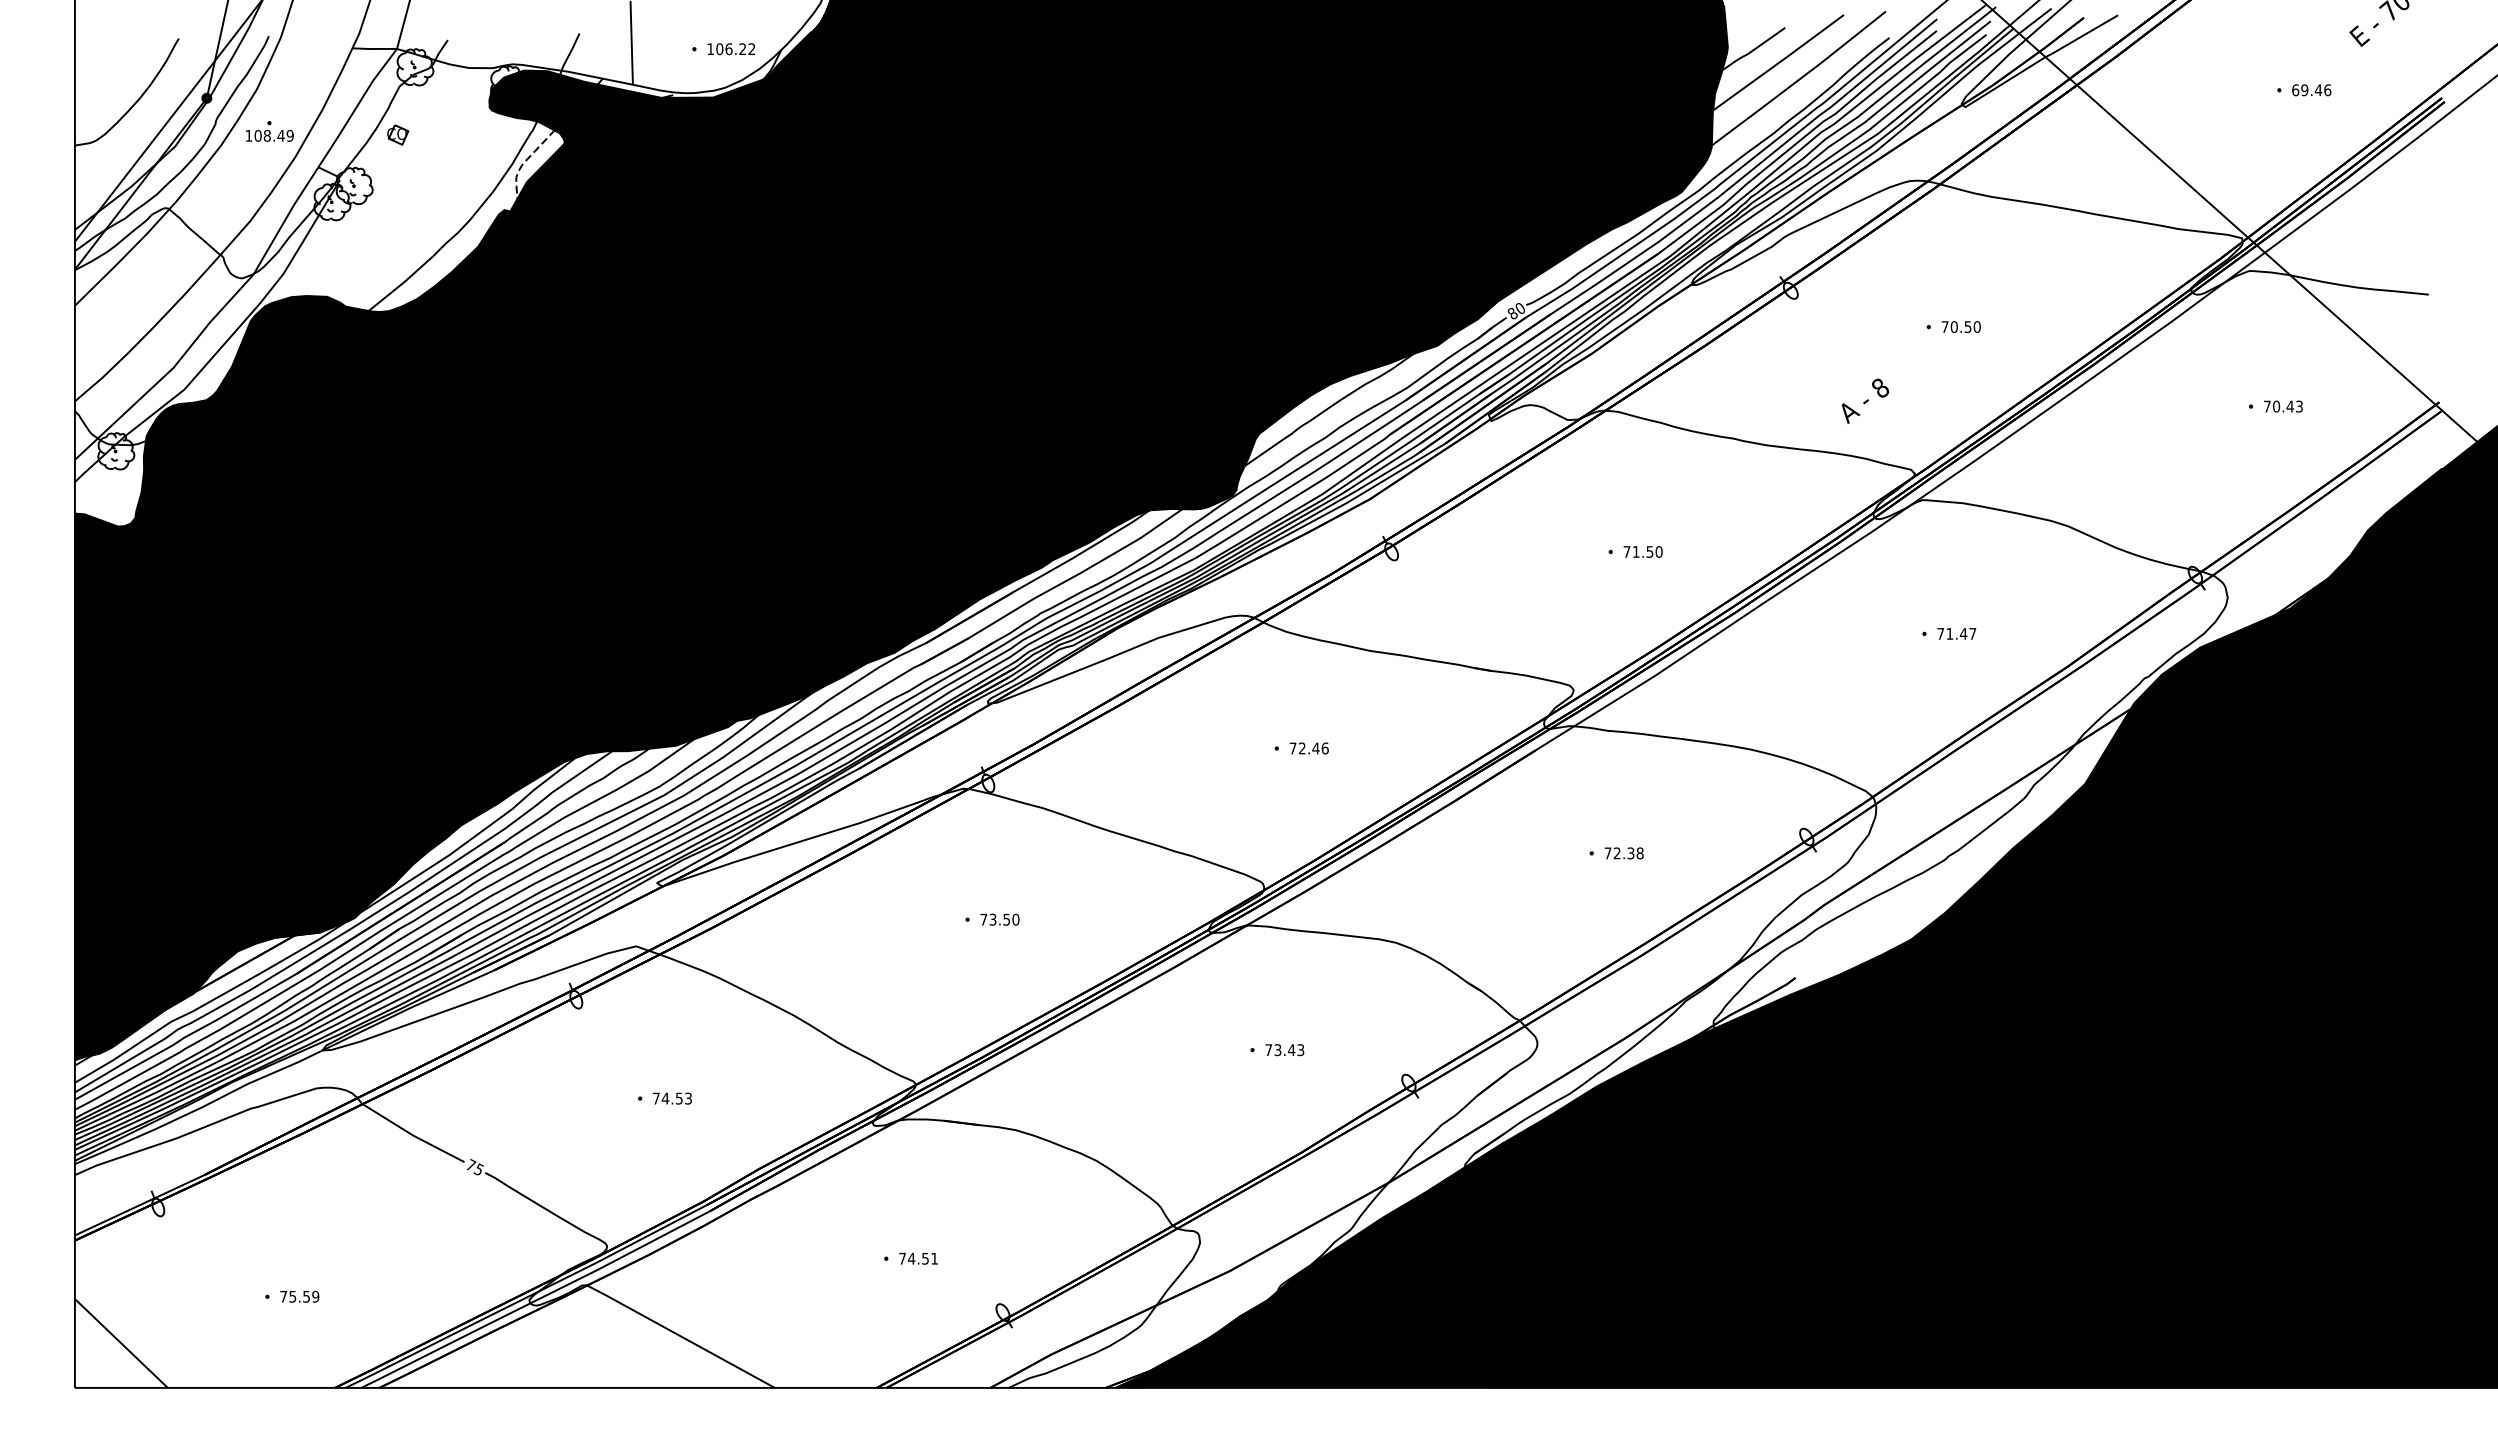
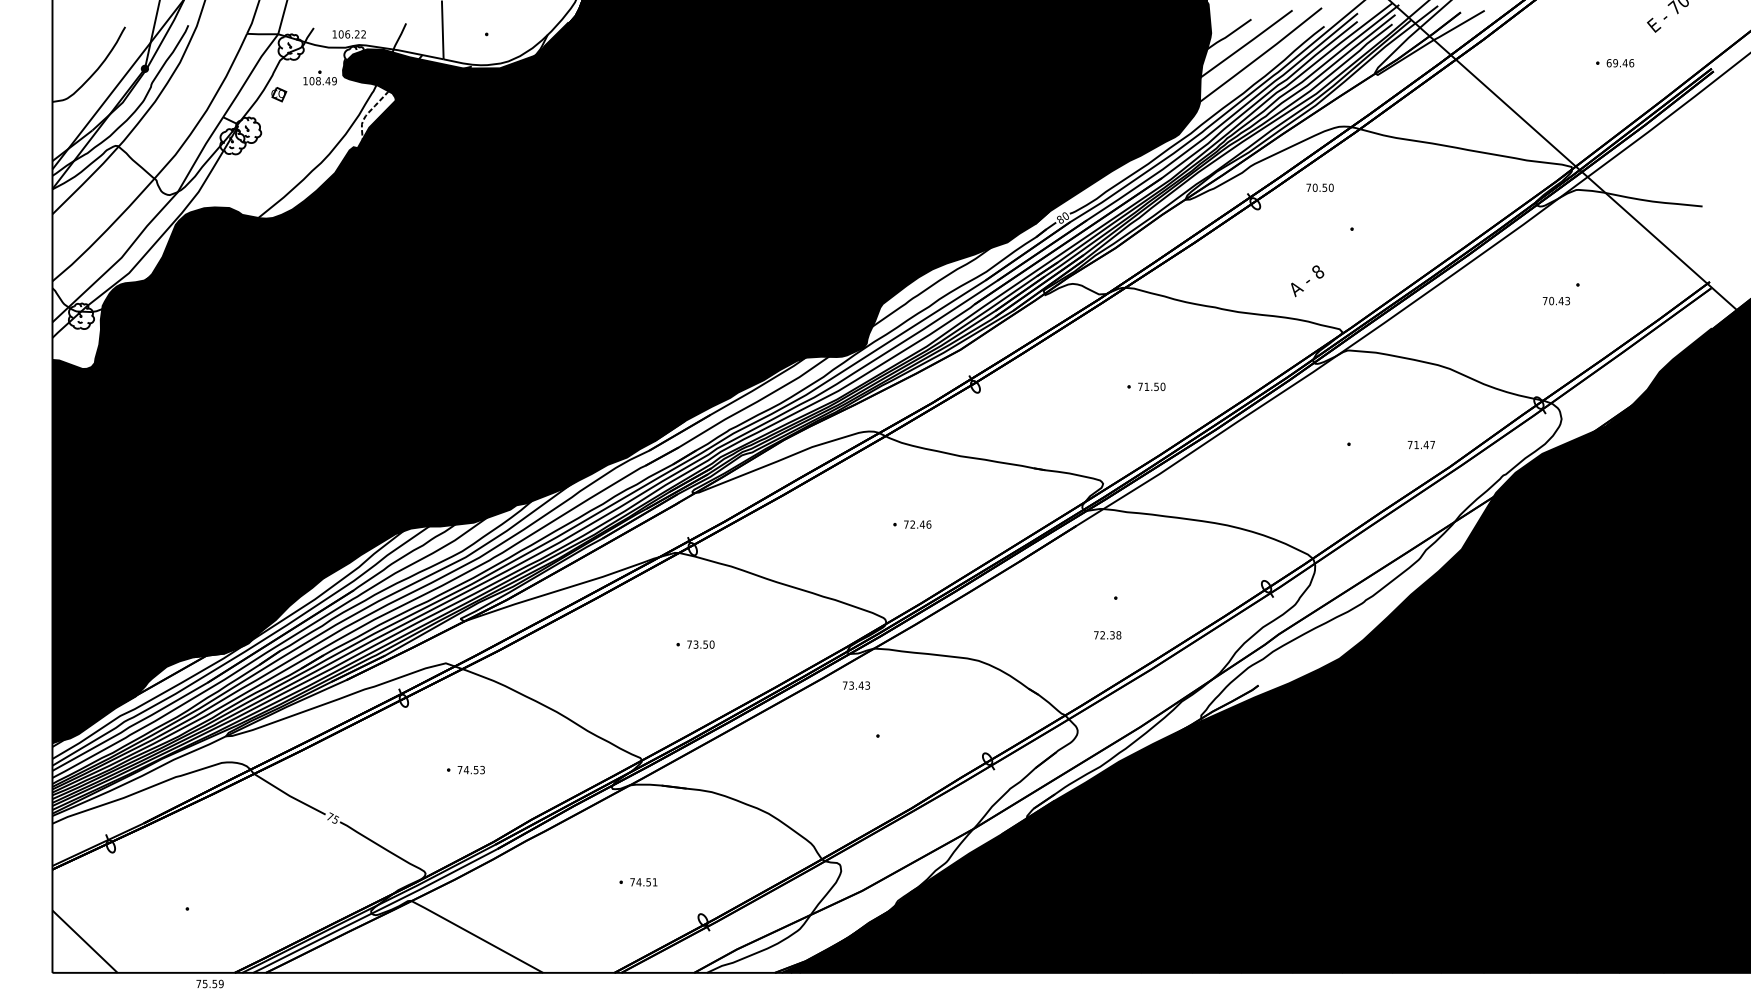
text: (731, 49) -> (349, 34), moved
part: (269, 131) -> (319, 78), moved
text: (1960, 326) -> (1319, 187), moved
text: (2283, 406) -> (1556, 301), moved
text: (1956, 633) -> (1421, 444), moved
text: (1623, 853) -> (1107, 635), moved
text: (1284, 1050) -> (856, 685), moved
text: (299, 1296) -> (209, 983), moved

